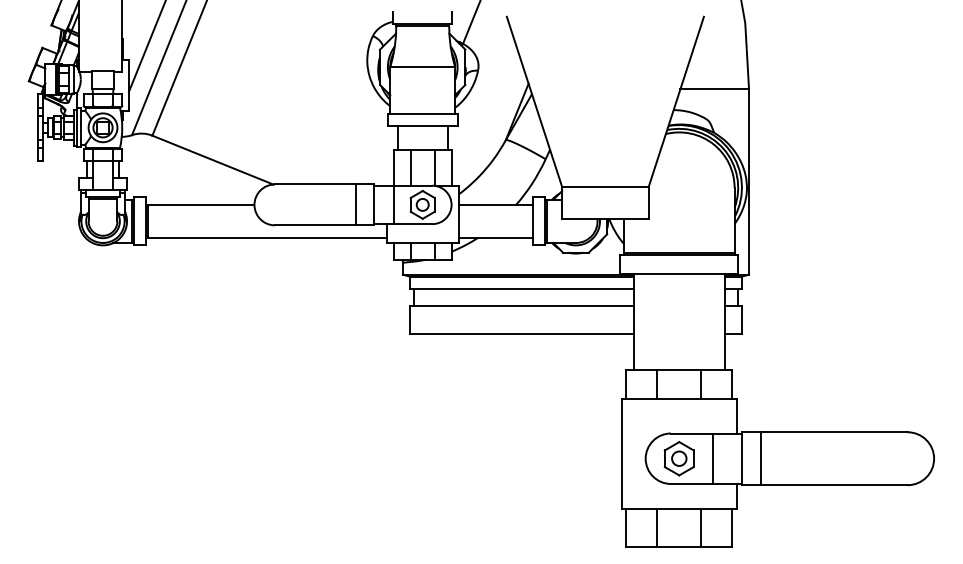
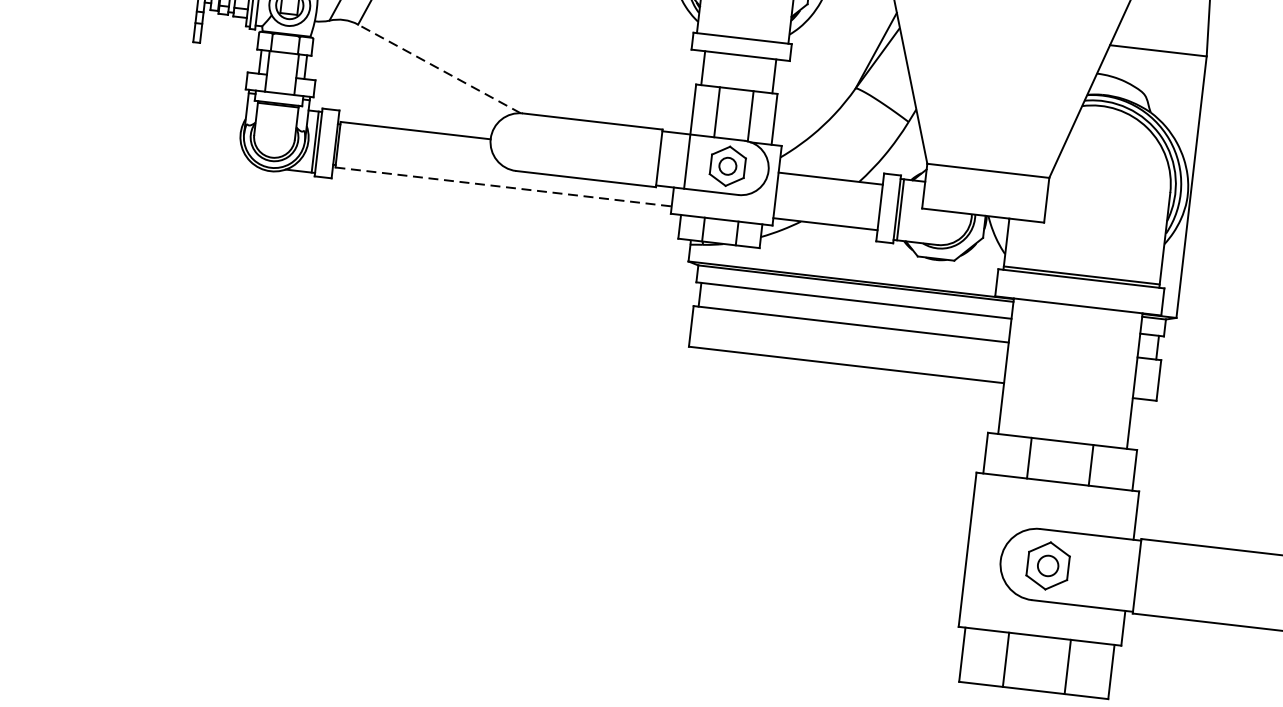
line: (212, 159) -> (438, 68), solid -> dashed
line: (355, 204) -> (633, 154), removed
line: (267, 237) -> (503, 186), solid -> dashed
line: (712, 458) -> (1094, 571), removed
line: (760, 458) -> (1162, 578), removed

